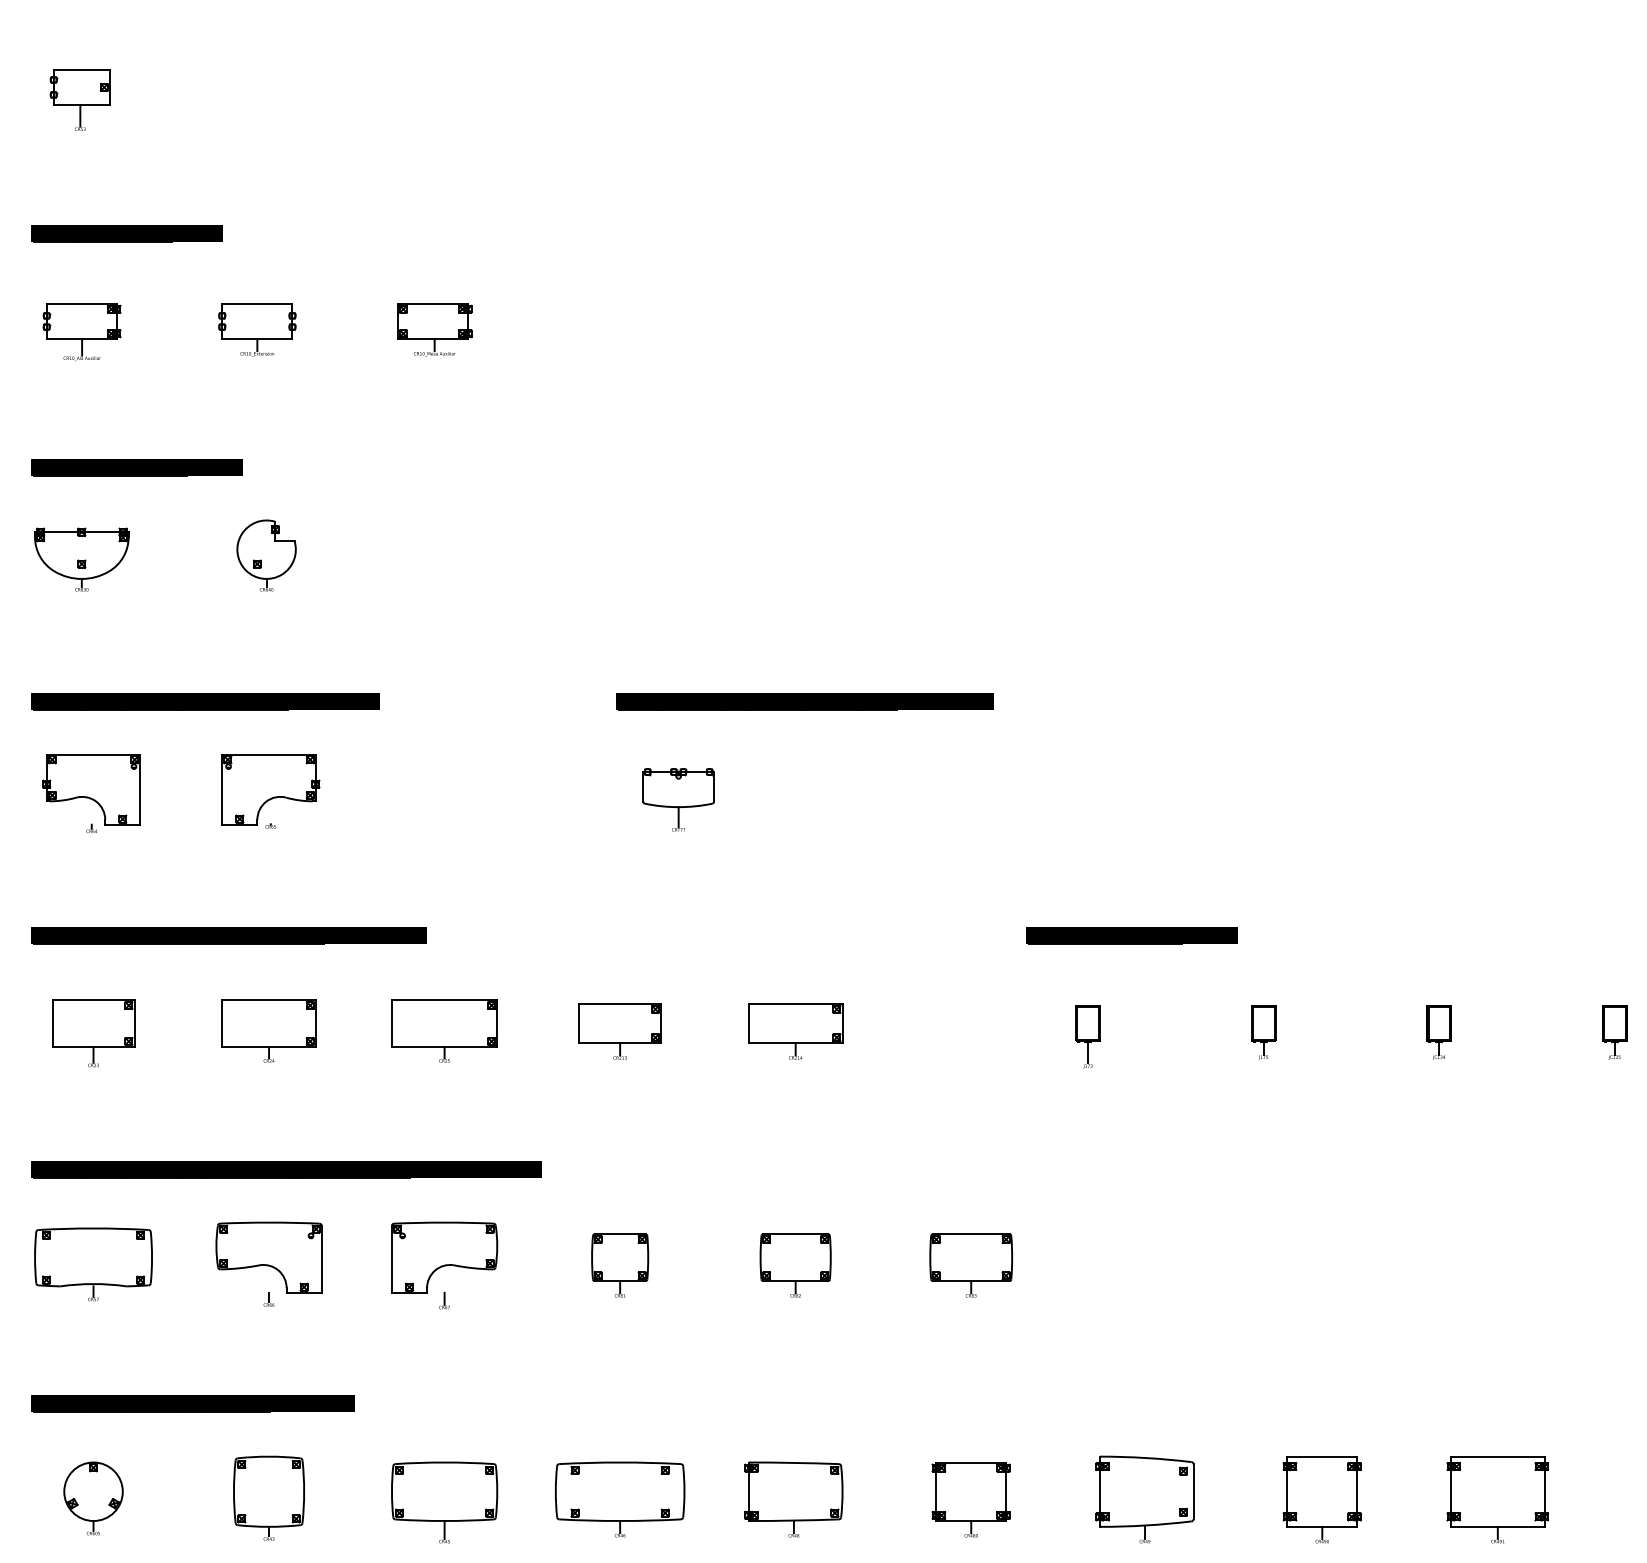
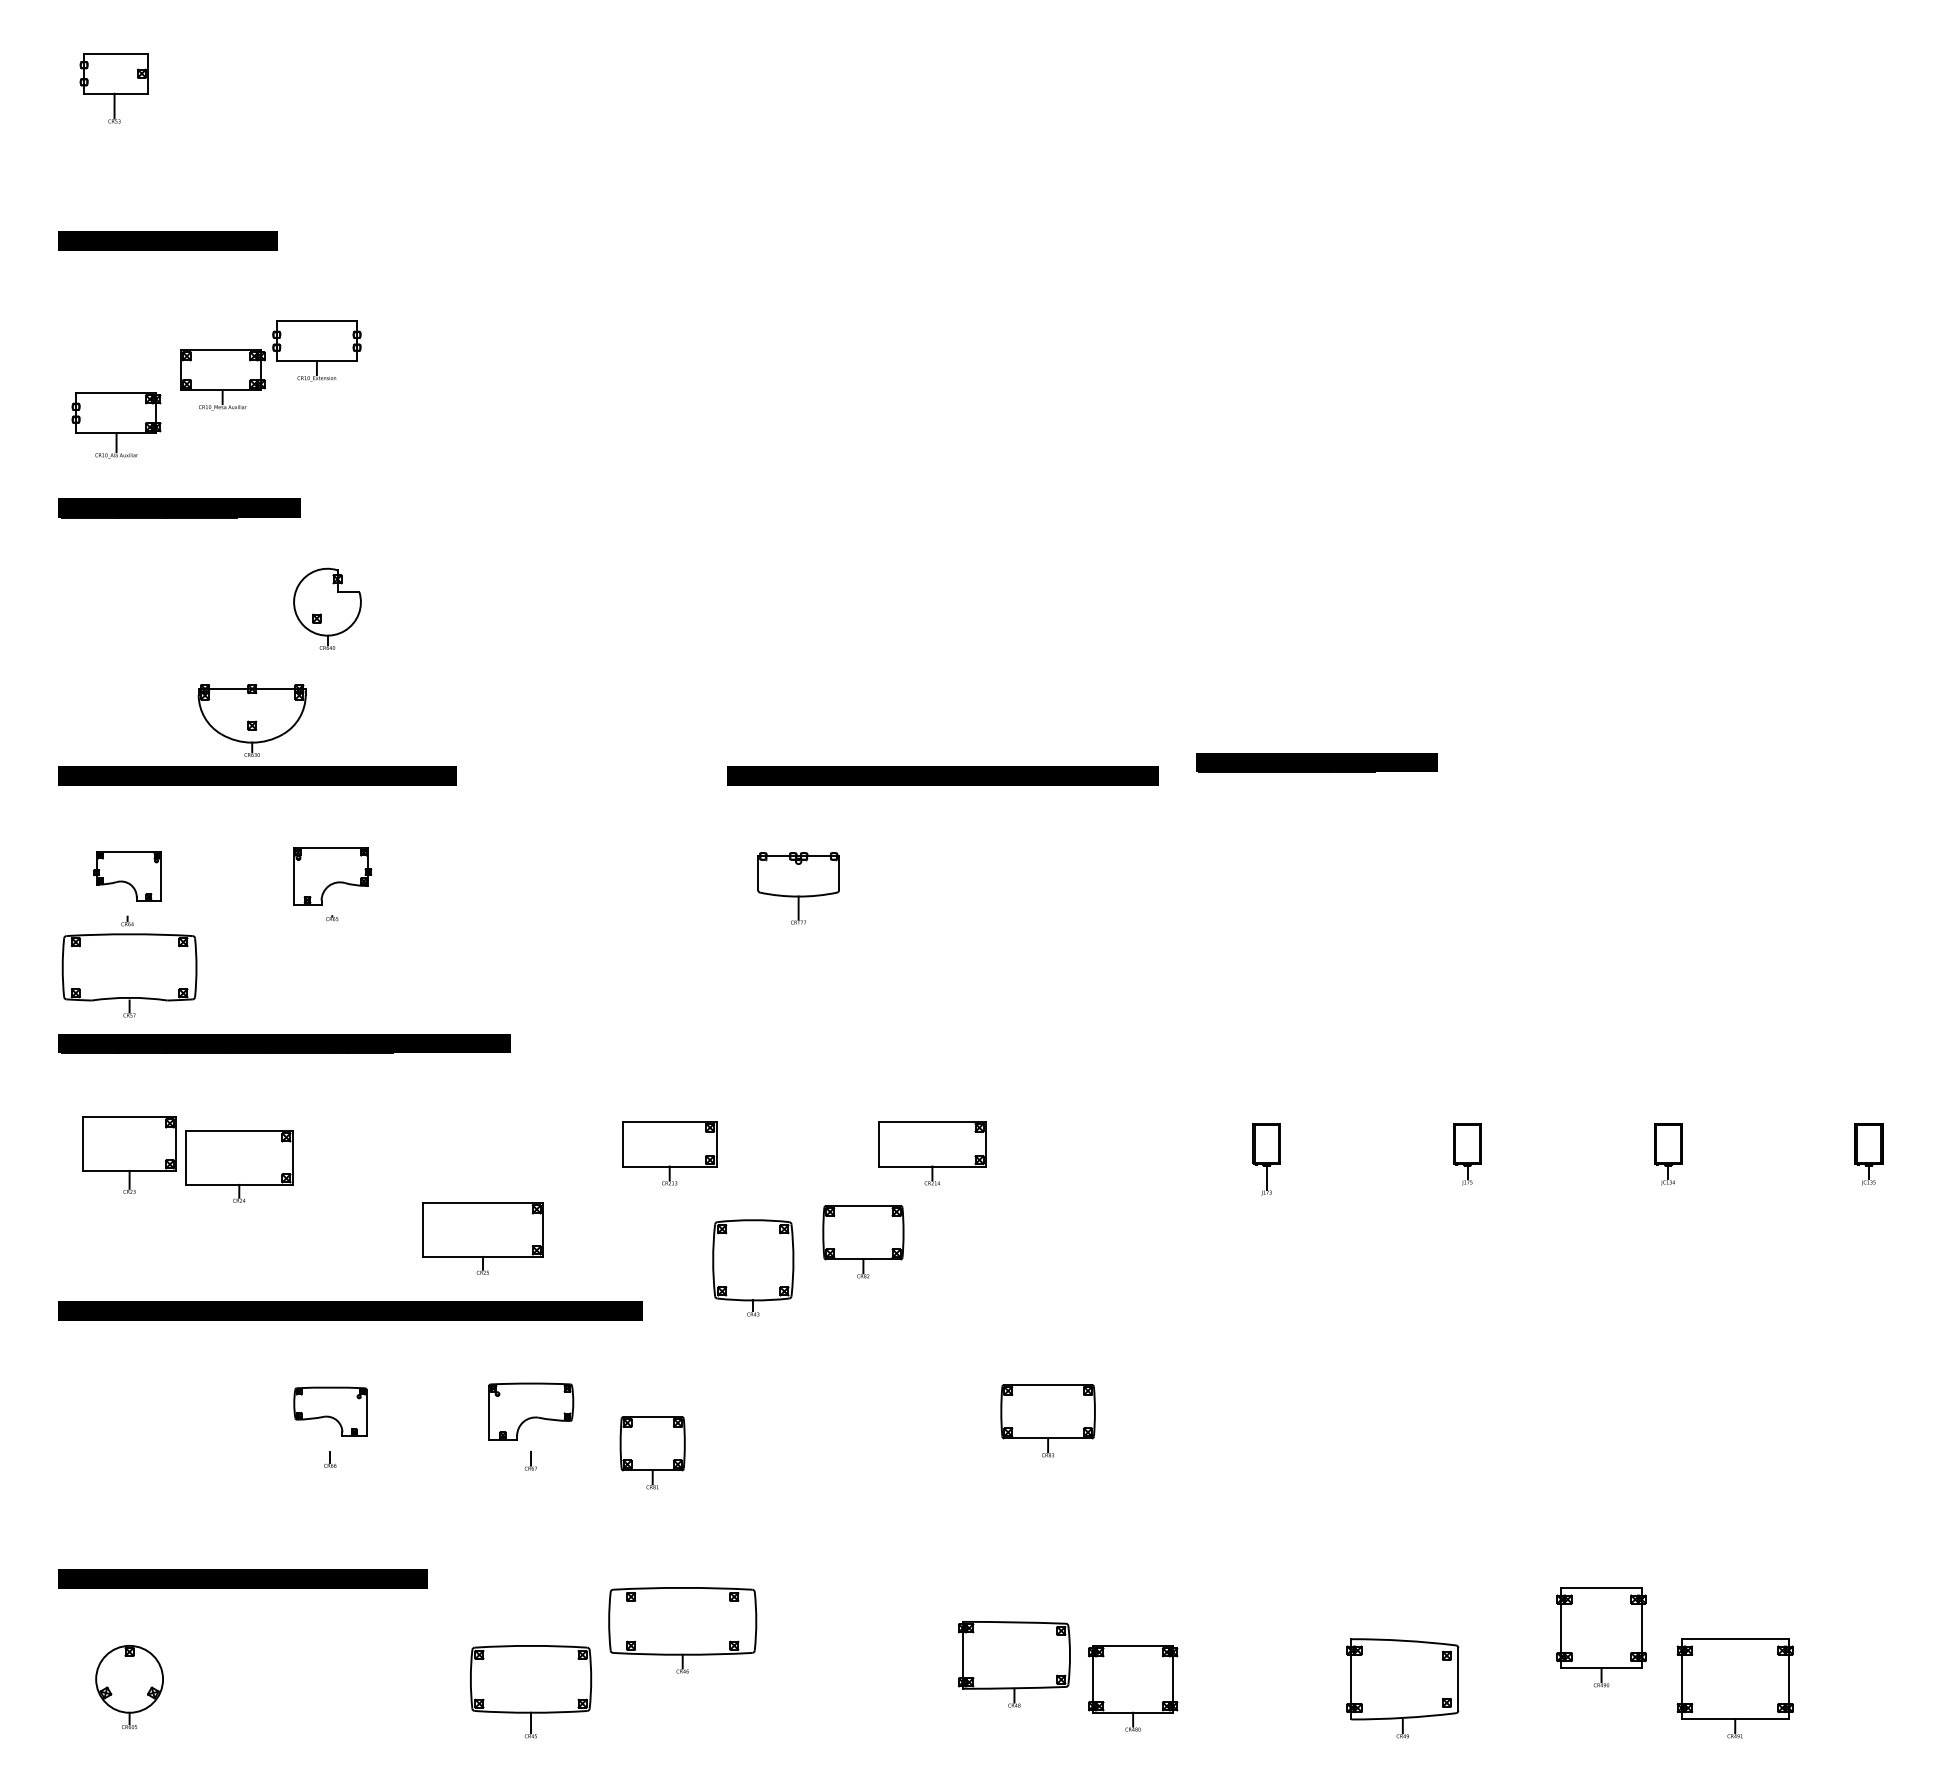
part: (434, 329) -> (222, 379), moved
part: (82, 332) -> (116, 425), moved
part: (81, 559) -> (251, 720), moved
part: (91, 789) -> (127, 876), size x0.6
part: (270, 789) -> (332, 876), size x0.7
part: (1131, 935) -> (1316, 762), moved
part: (269, 1030) -> (239, 1166), moved
part: (444, 1030) -> (482, 1238), moved
part: (619, 1031) -> (669, 1153), moved
part: (269, 1257) -> (330, 1411), size x0.6
part: (445, 1257) -> (531, 1411), size x0.7
part: (93, 1264) -> (129, 975), moved
part: (619, 1265) -> (652, 1452), moved
part: (795, 1265) -> (863, 1241), moved
part: (970, 1265) -> (1047, 1420), moved
part: (269, 1498) -> (753, 1267), moved
part: (619, 1499) -> (682, 1630), moved
part: (793, 1499) -> (1014, 1664), moved
part: (1144, 1499) -> (1402, 1688), moved
part: (1322, 1499) -> (1601, 1637), moved

